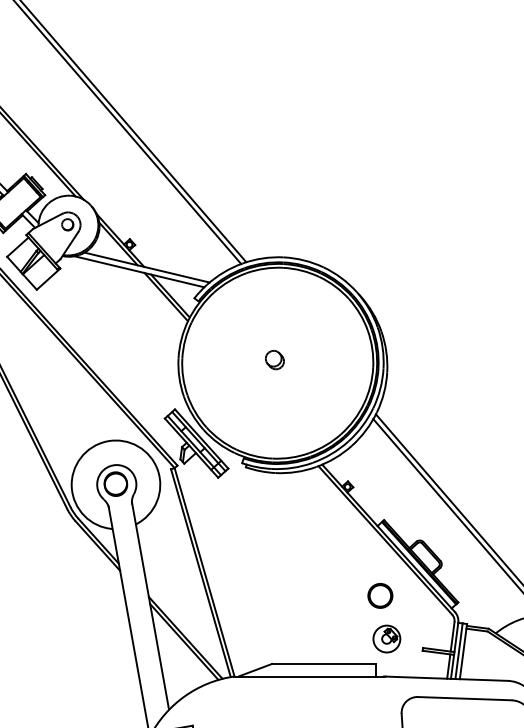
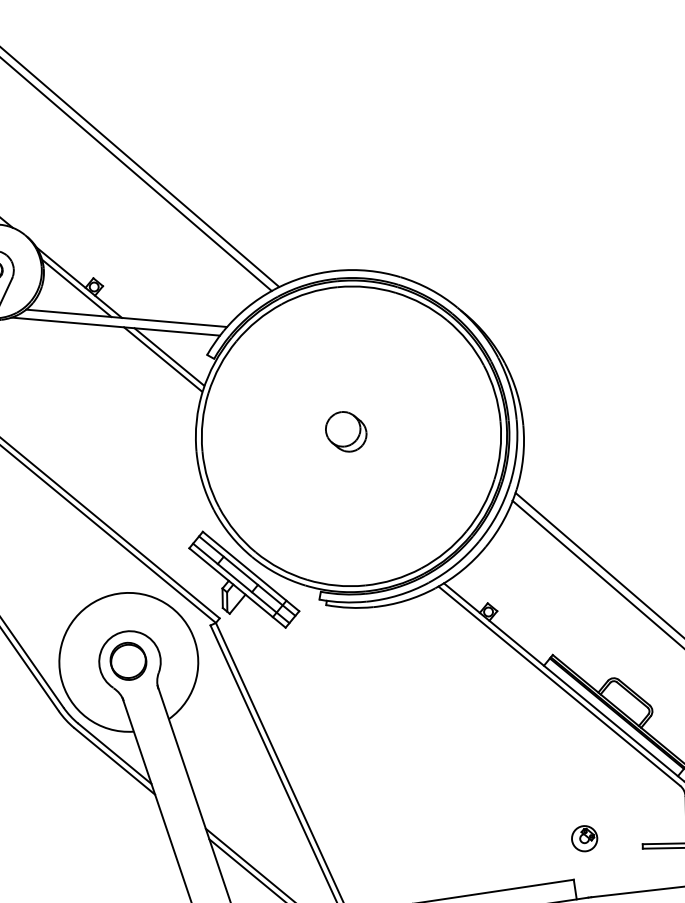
part: (274, 360) -> (345, 432), size x1.4
circle: (380, 595) -> (564, 772), removed
part: (386, 638) -> (583, 837), size x0.6

